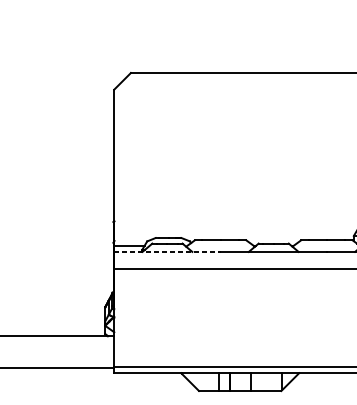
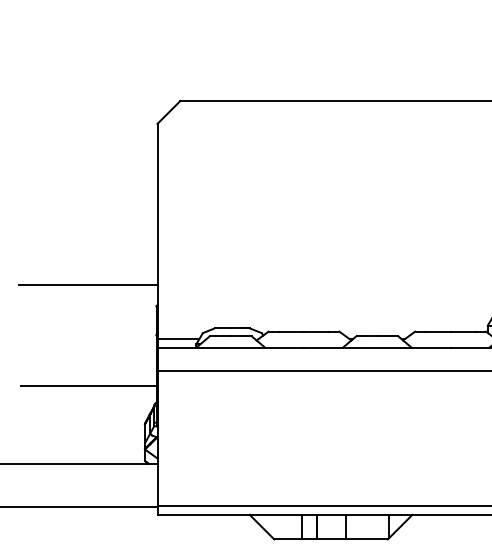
line: (64, 206) -> (88, 284), added
line: (167, 251) -> (231, 347), dashed -> solid
line: (64, 280) -> (88, 386), added

